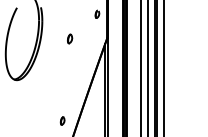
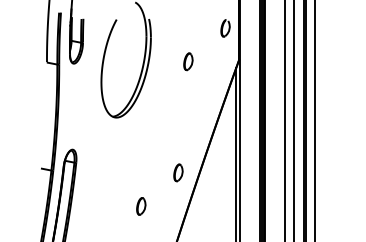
part: (97, 14) -> (225, 28), size x1.67
part: (70, 38) -> (188, 61), size x1.43
part: (62, 120) -> (178, 172), size x1.67

